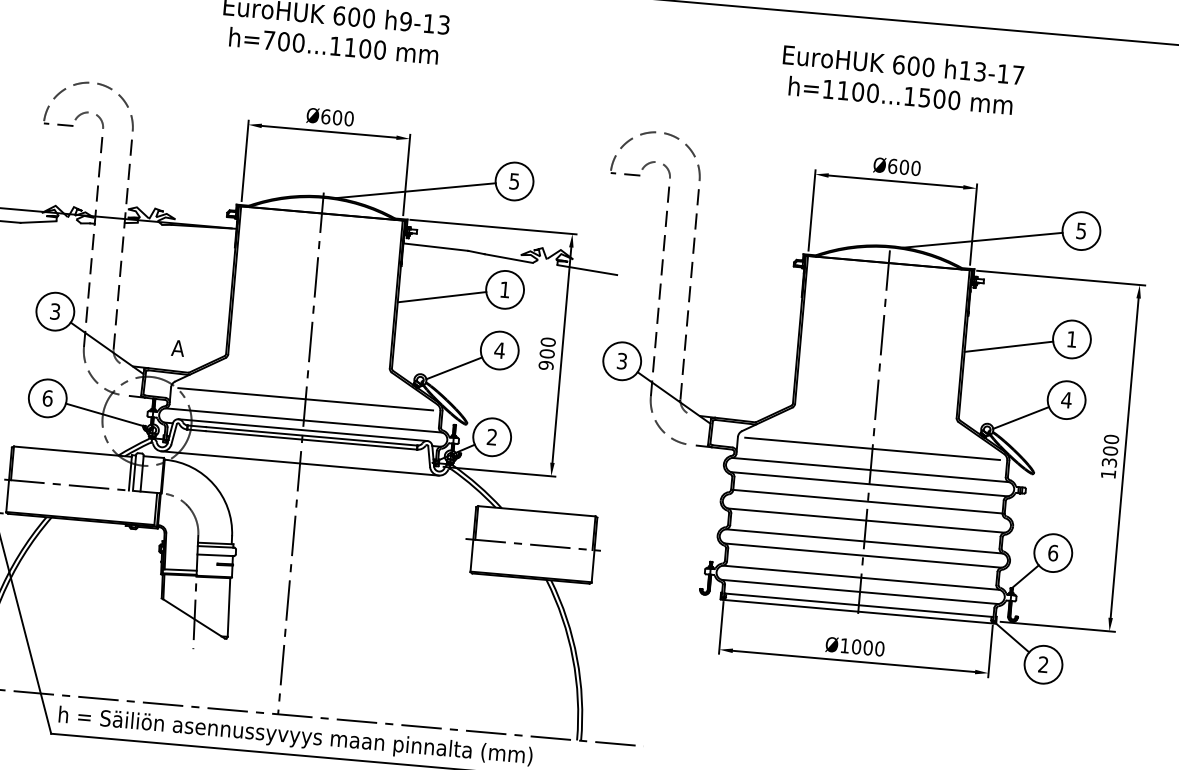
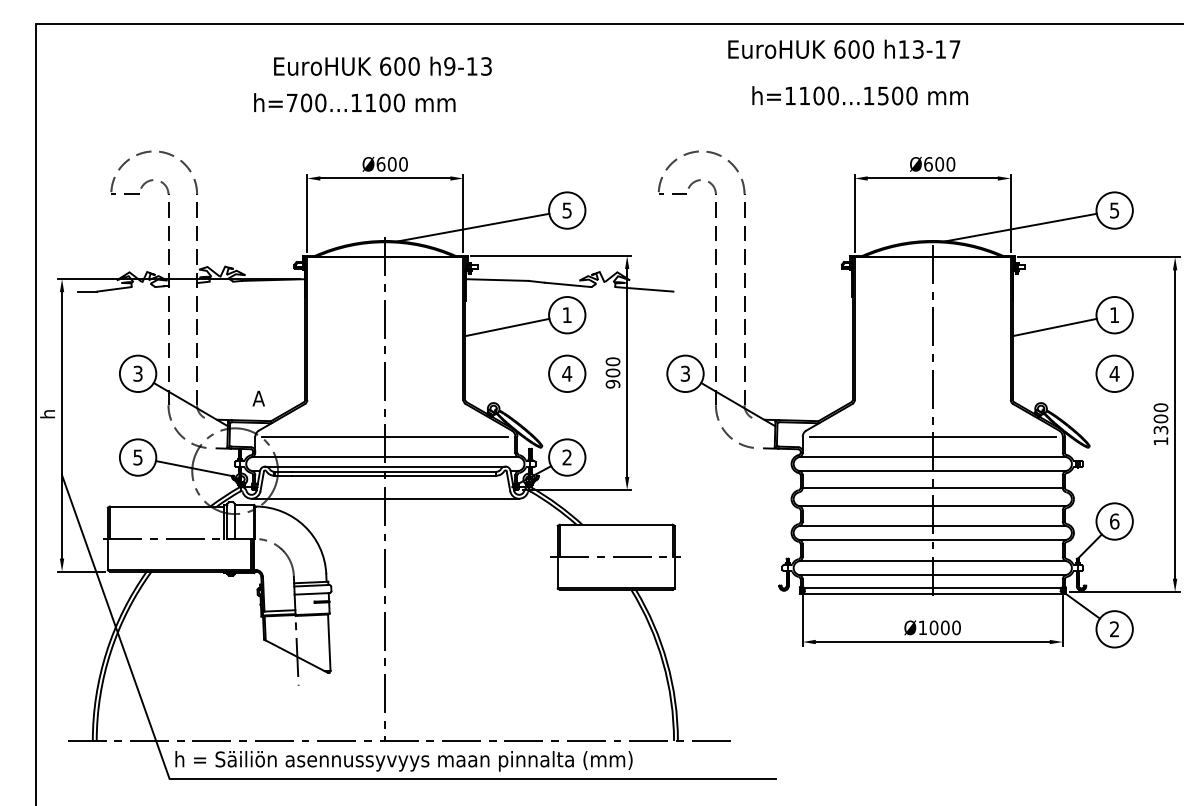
text: (333, 45) -> (354, 102), moved
text: (903, 64) -> (844, 48), moved
text: (900, 95) -> (859, 95), moved
line: (453, 368) -> (524, 394), removed
text: (47, 398) -> (137, 457), 6 -> 5
line: (1021, 417) -> (1072, 394), removed

